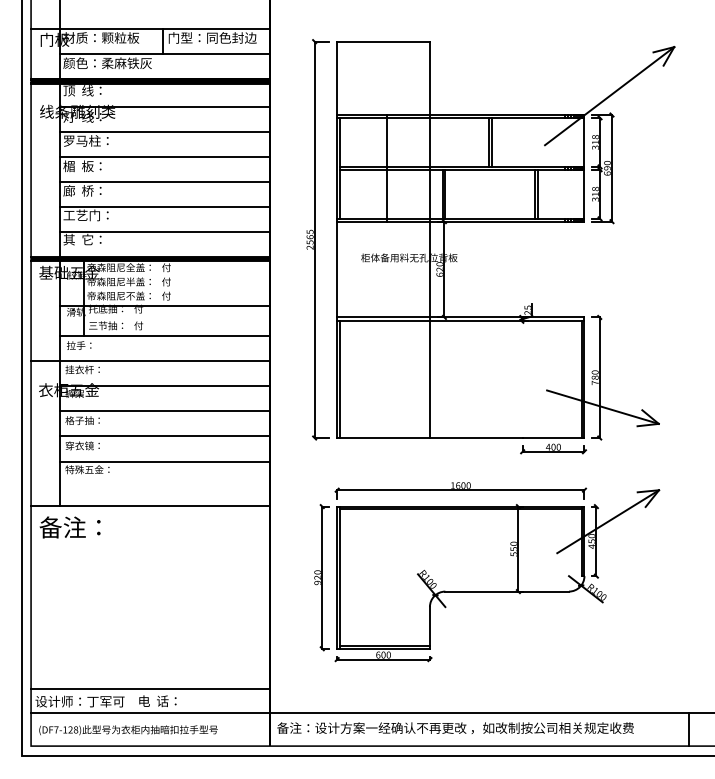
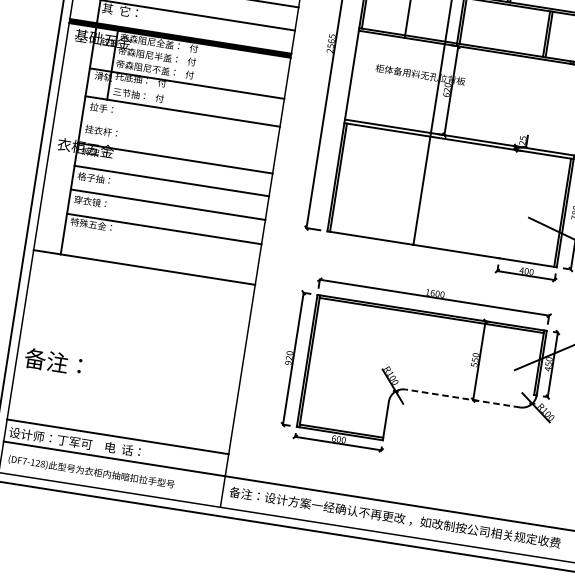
line: (150, 360) -> (165, 132), removed
text: (69, 527) -> (52, 361), moved
line: (507, 591) -> (463, 398), solid -> dashed

